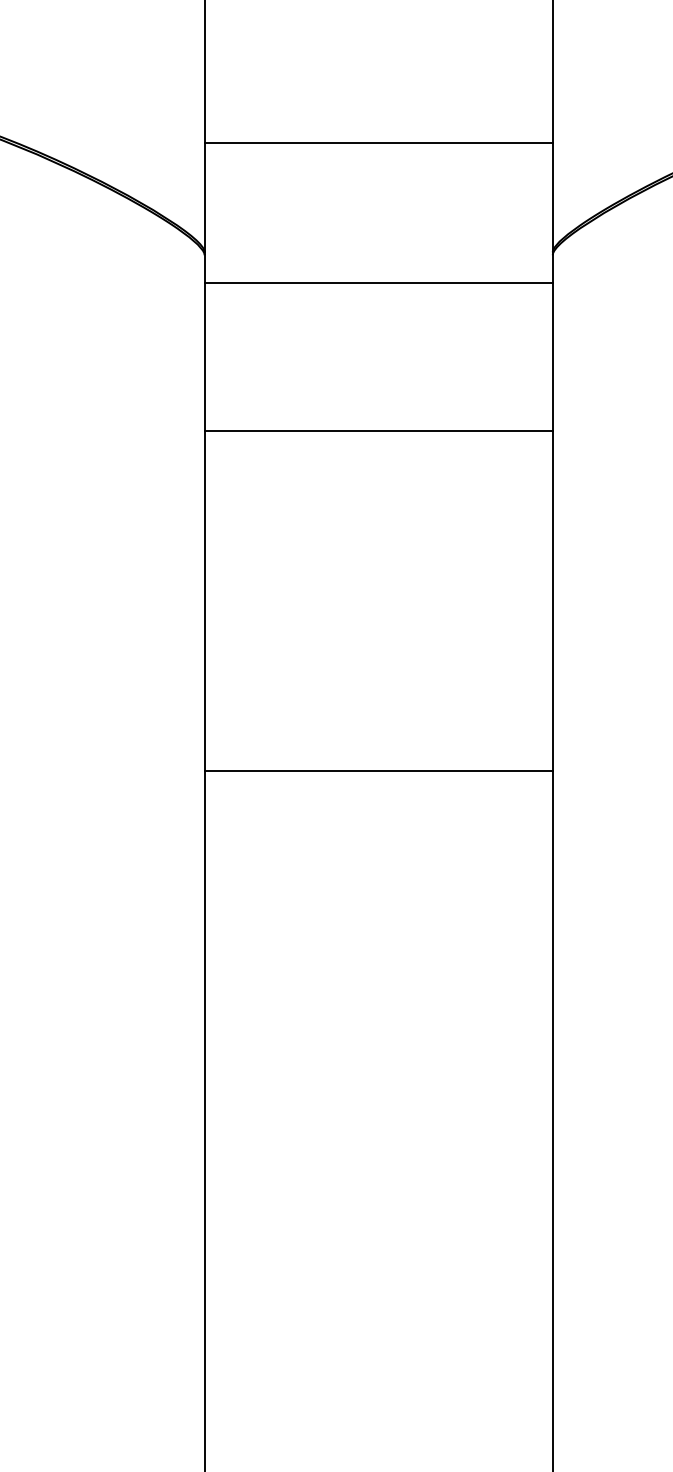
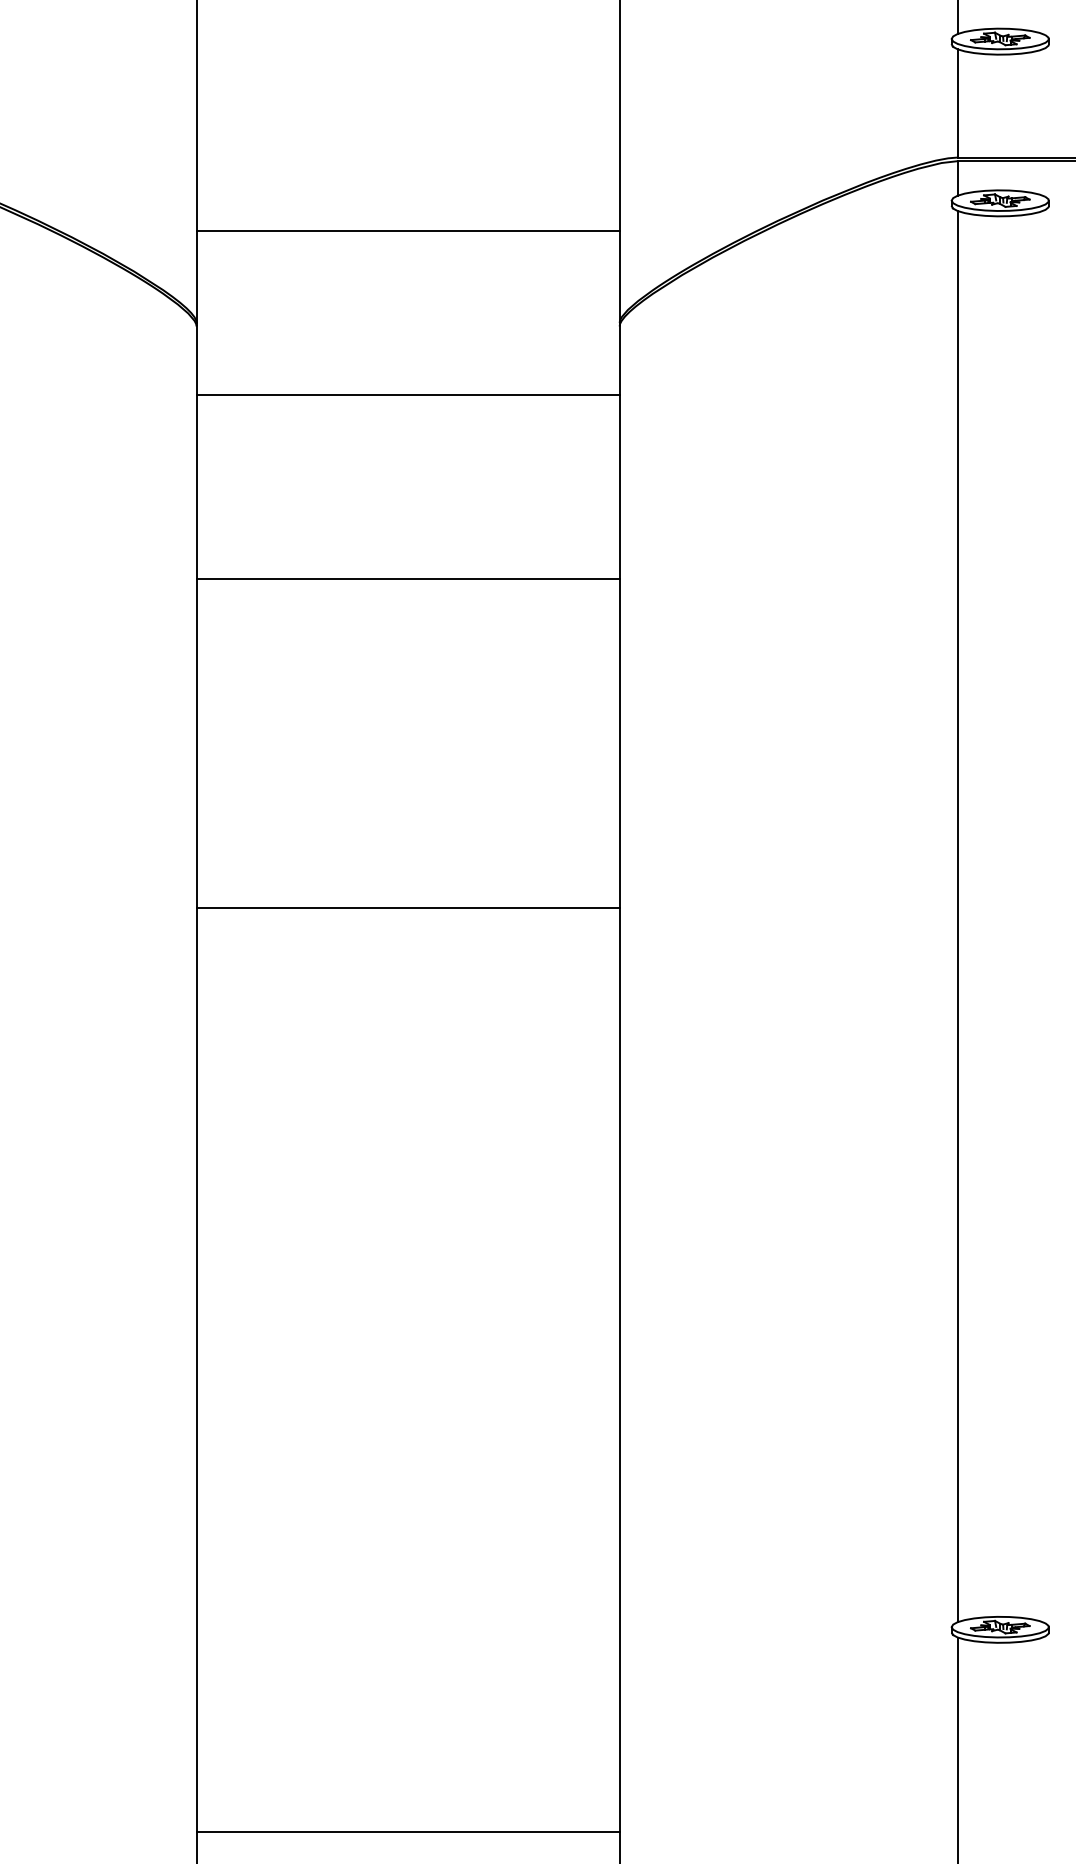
line: (378, 142) -> (407, 230), moved
line: (378, 283) -> (407, 394), moved
line: (378, 431) -> (407, 579), moved
line: (378, 771) -> (407, 907), moved

